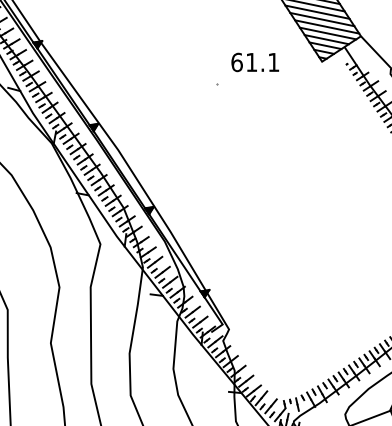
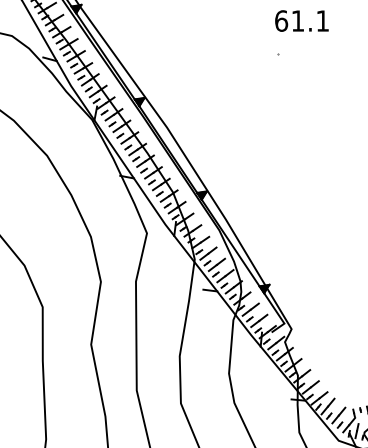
text: (255, 62) -> (302, 21), moved

